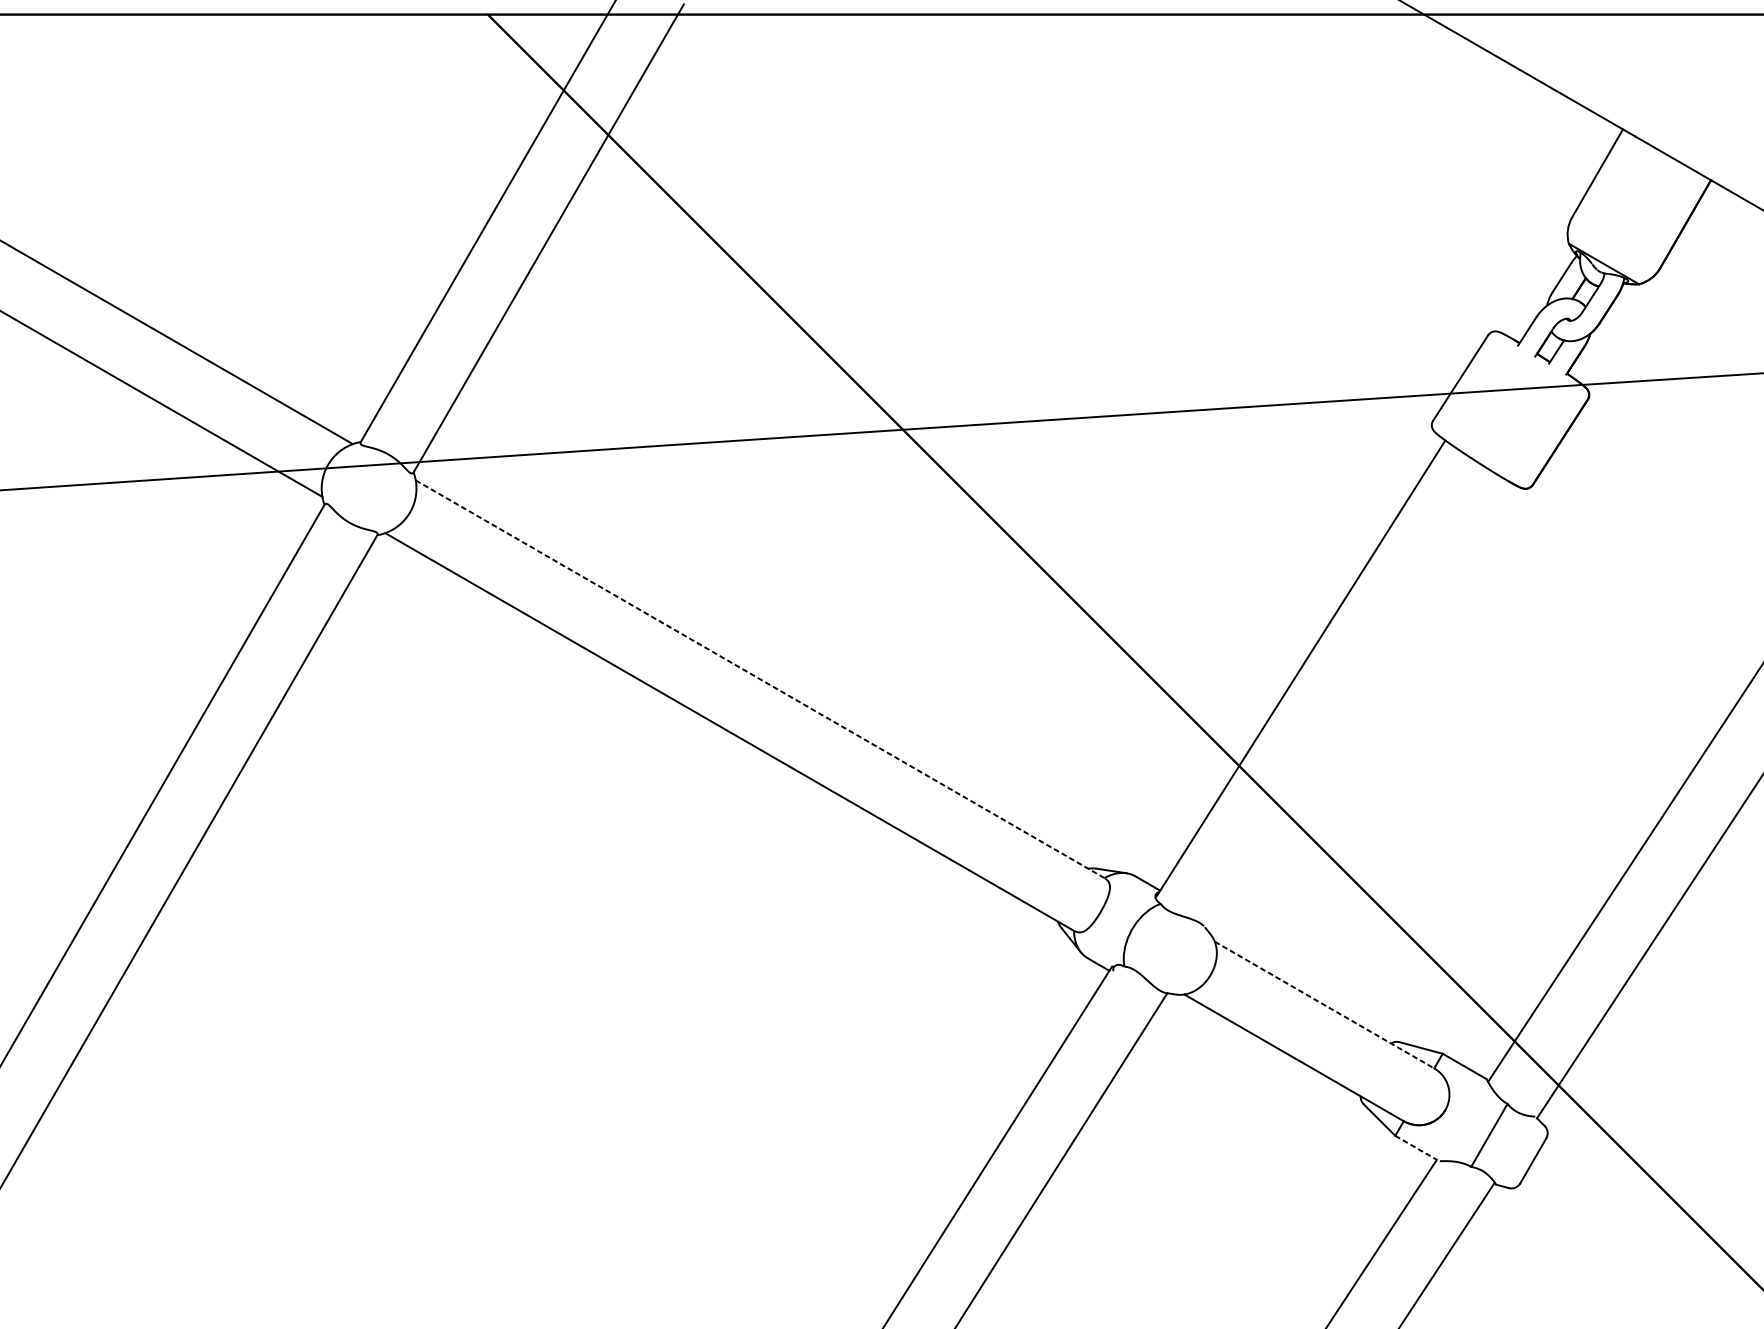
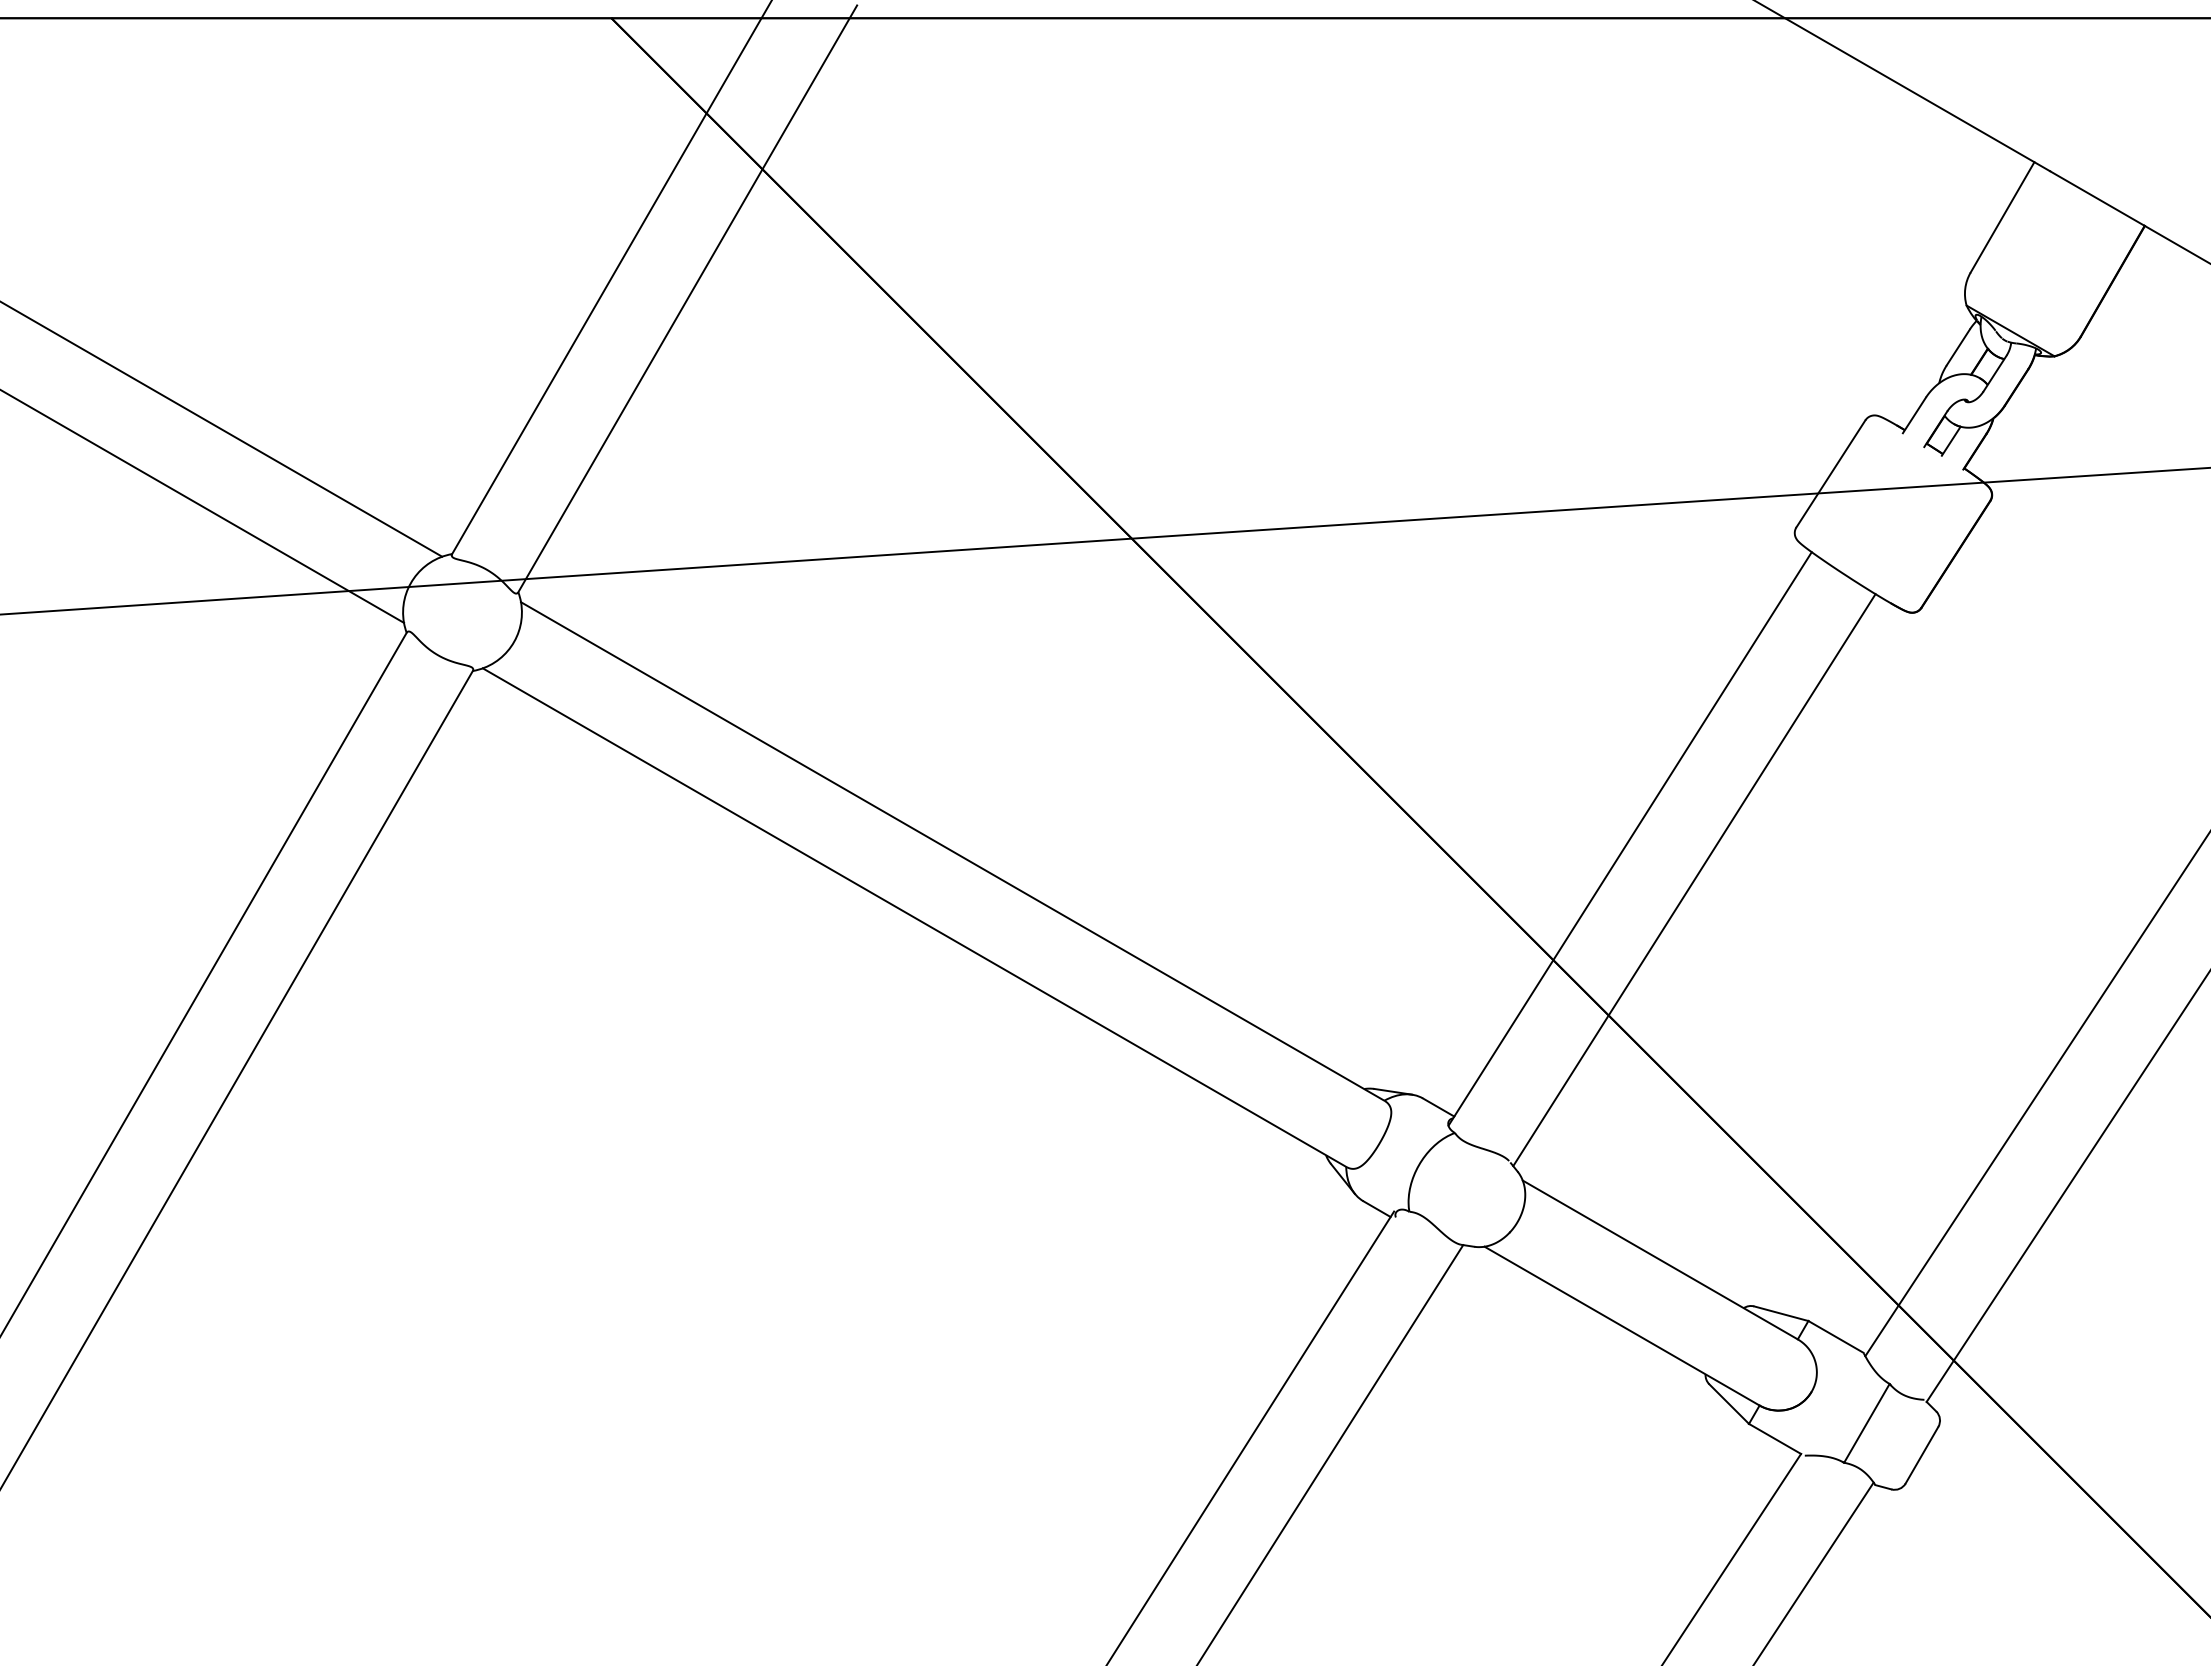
line: (760, 679) -> (953, 851), dashed -> solid
line: (1351, 702) -> (1694, 880), added
line: (1324, 1004) -> (1660, 1259), dashed -> solid
line: (1416, 1148) -> (1775, 1439), dashed -> solid

